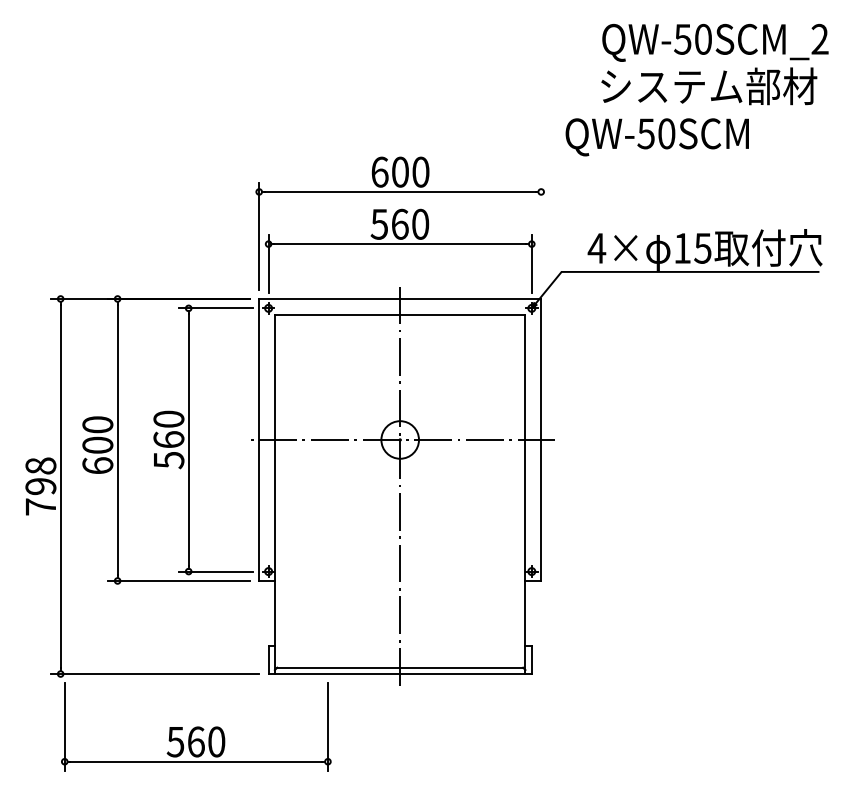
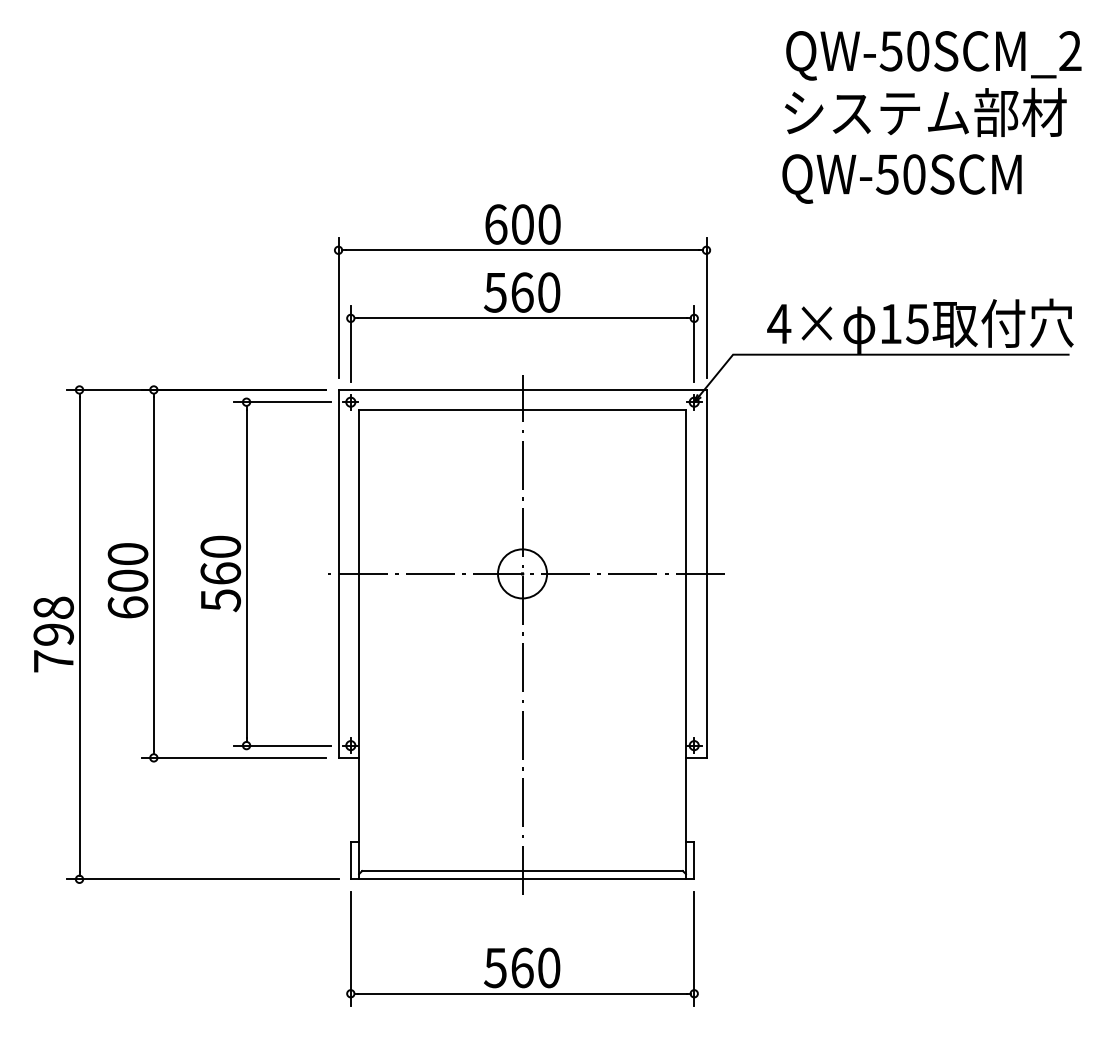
text: (656, 136) -> (901, 178), moved
line: (541, 235) -> (706, 307), added
part: (196, 727) -> (522, 948), moved

